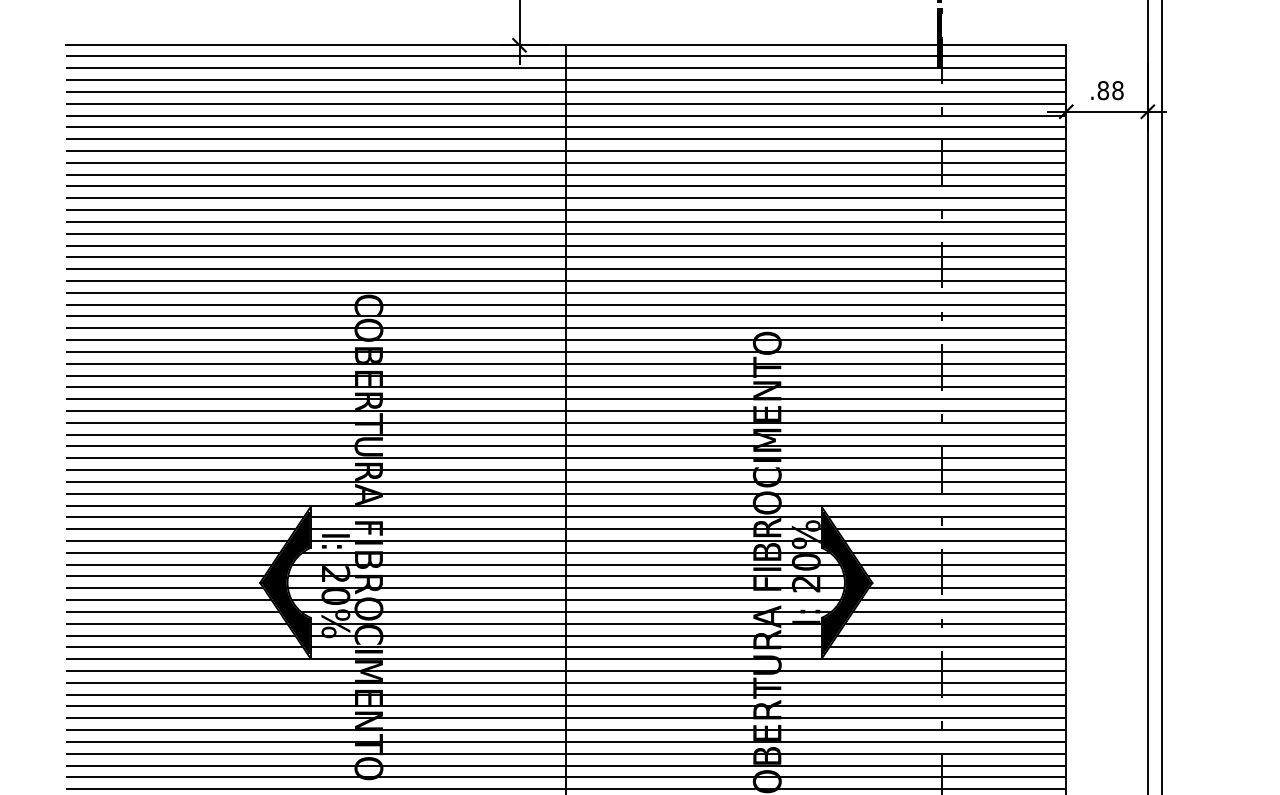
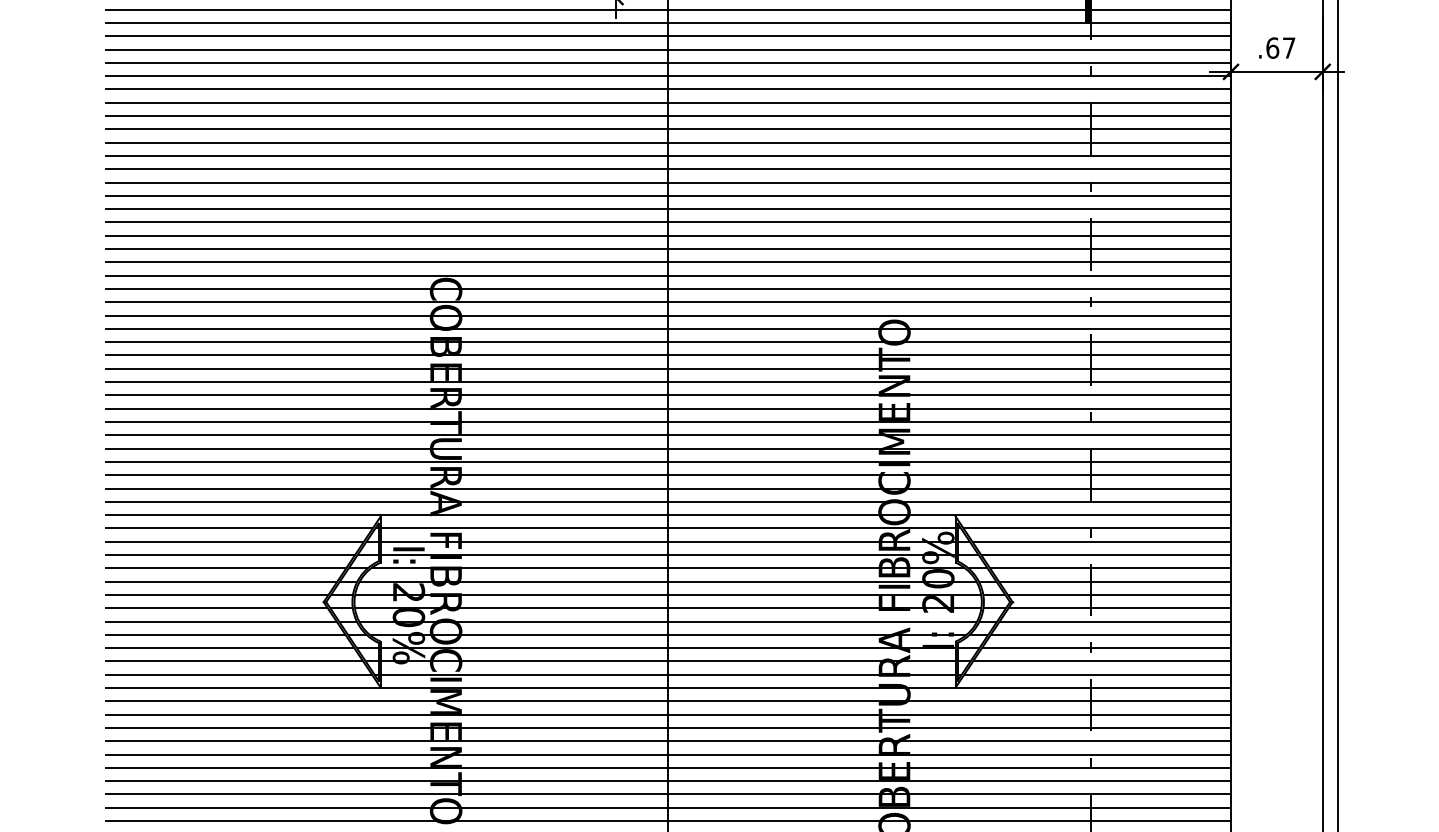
text: (1110, 90) -> (1280, 47), .88 -> .67
fill: (285, 582) -> (352, 601), removed
fill: (846, 582) -> (983, 601), removed

